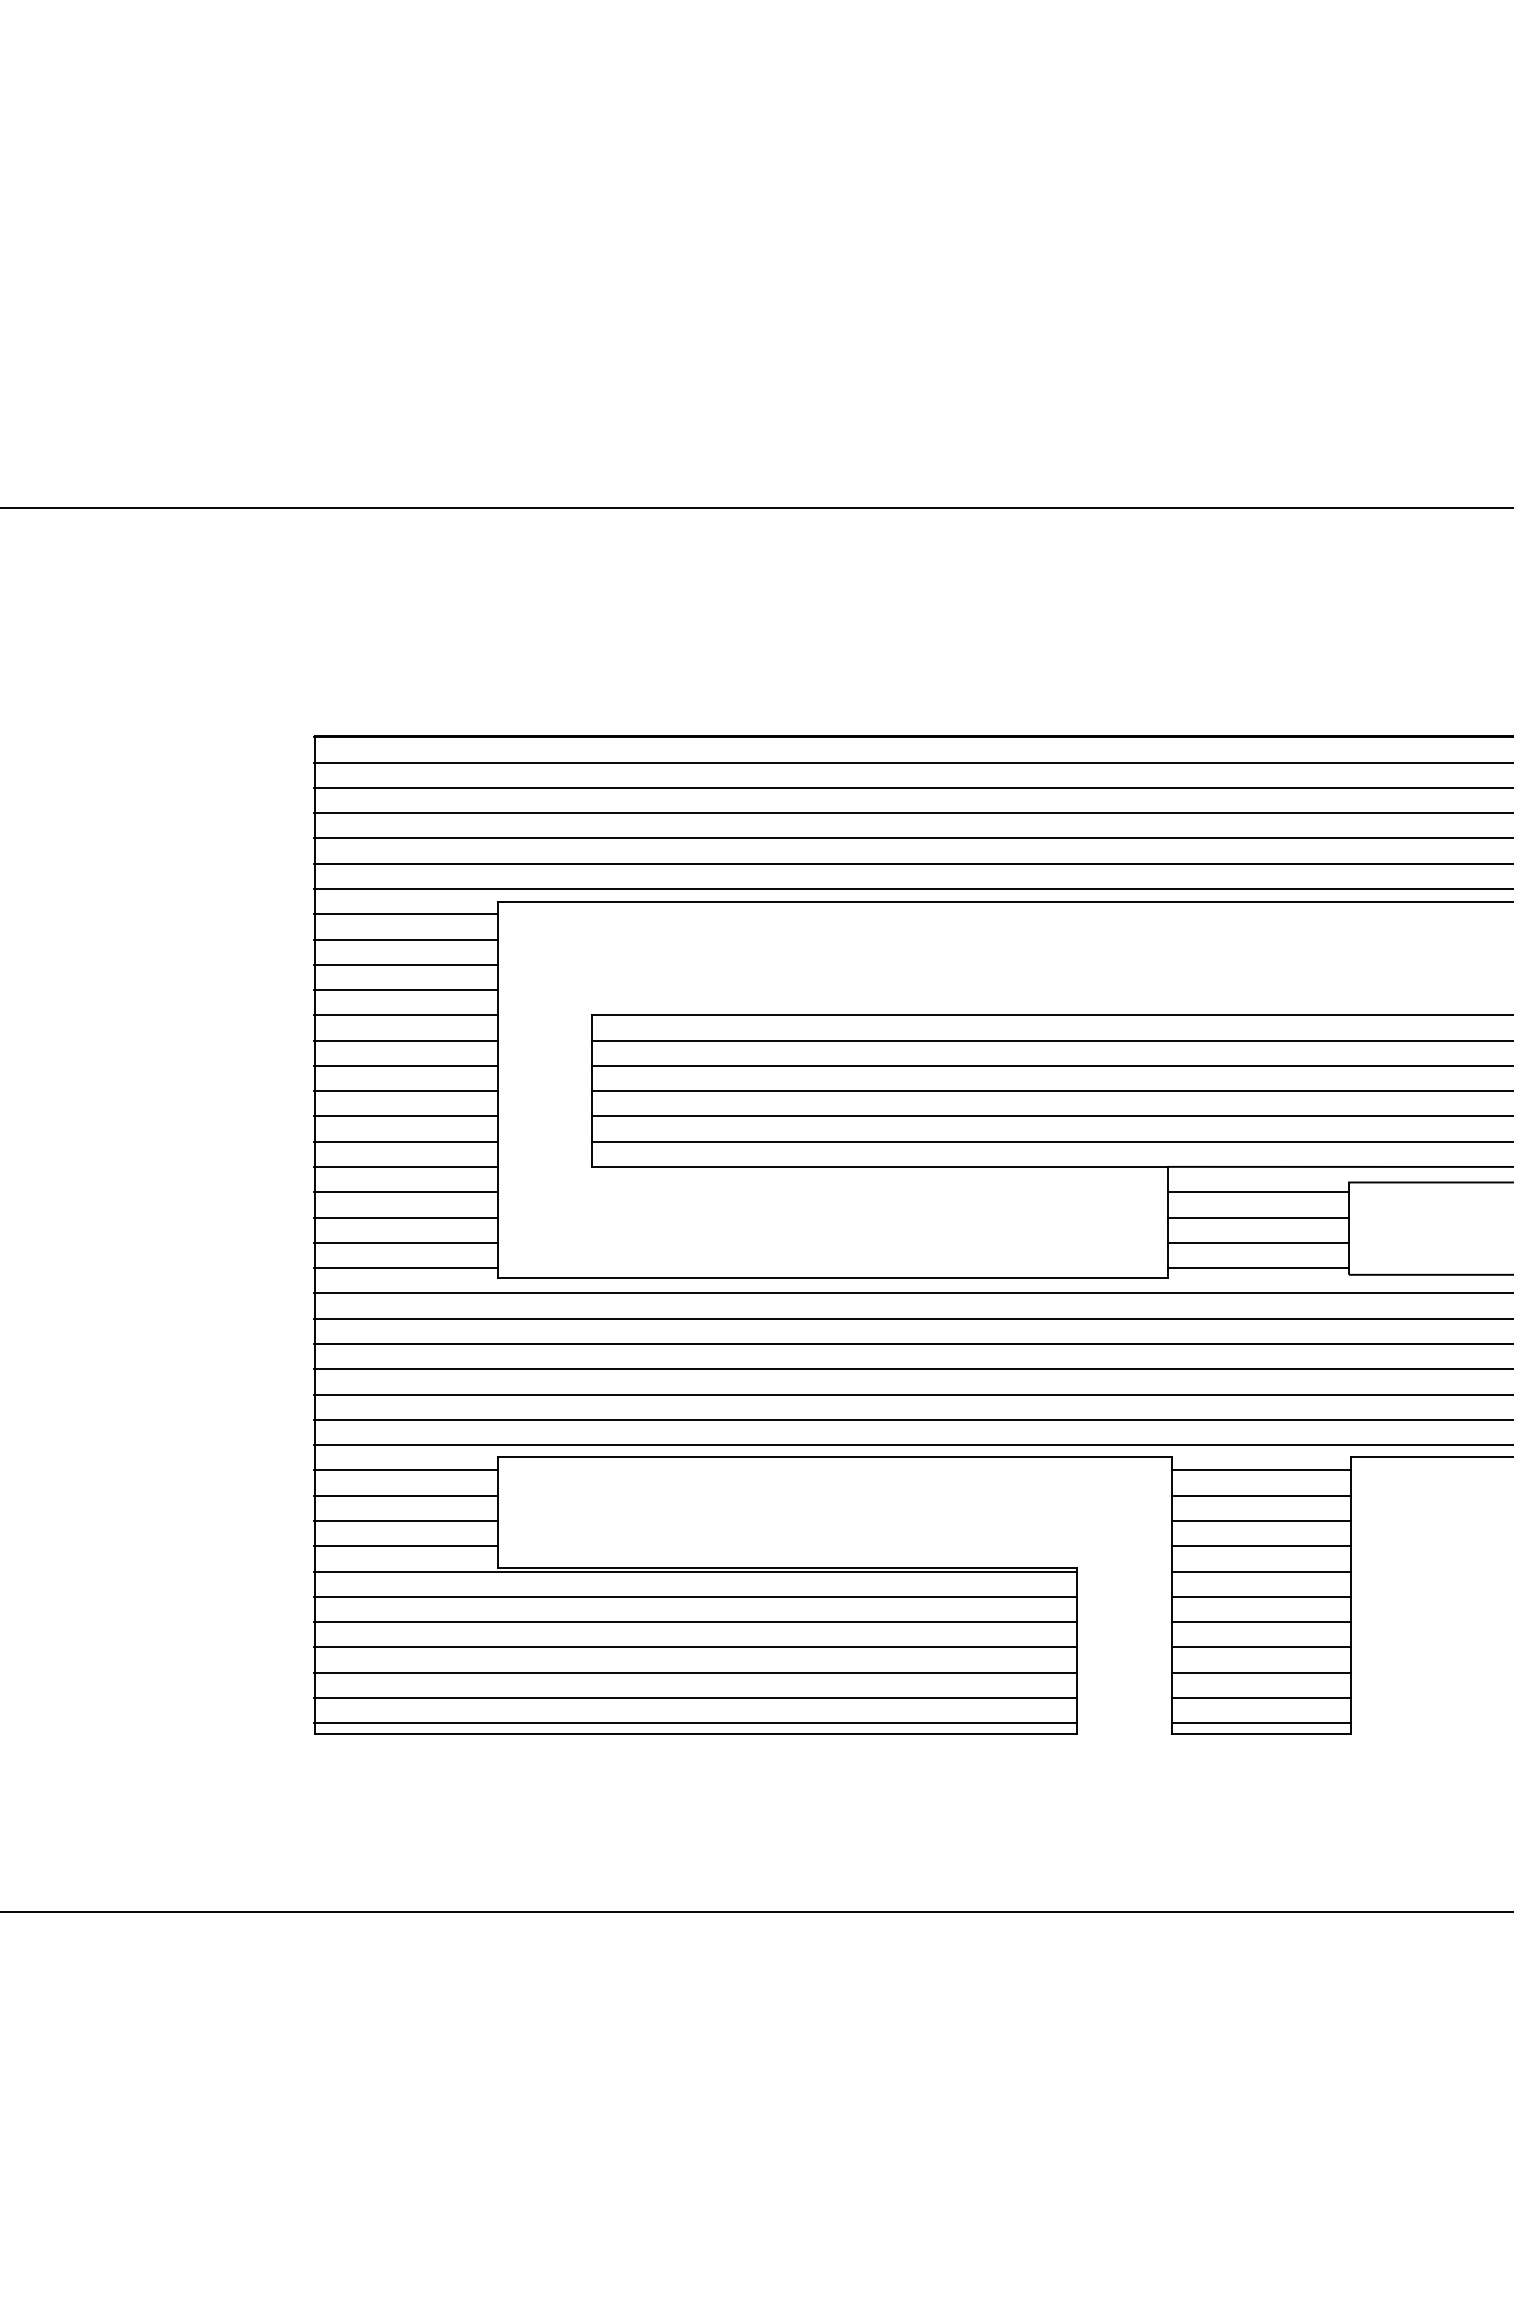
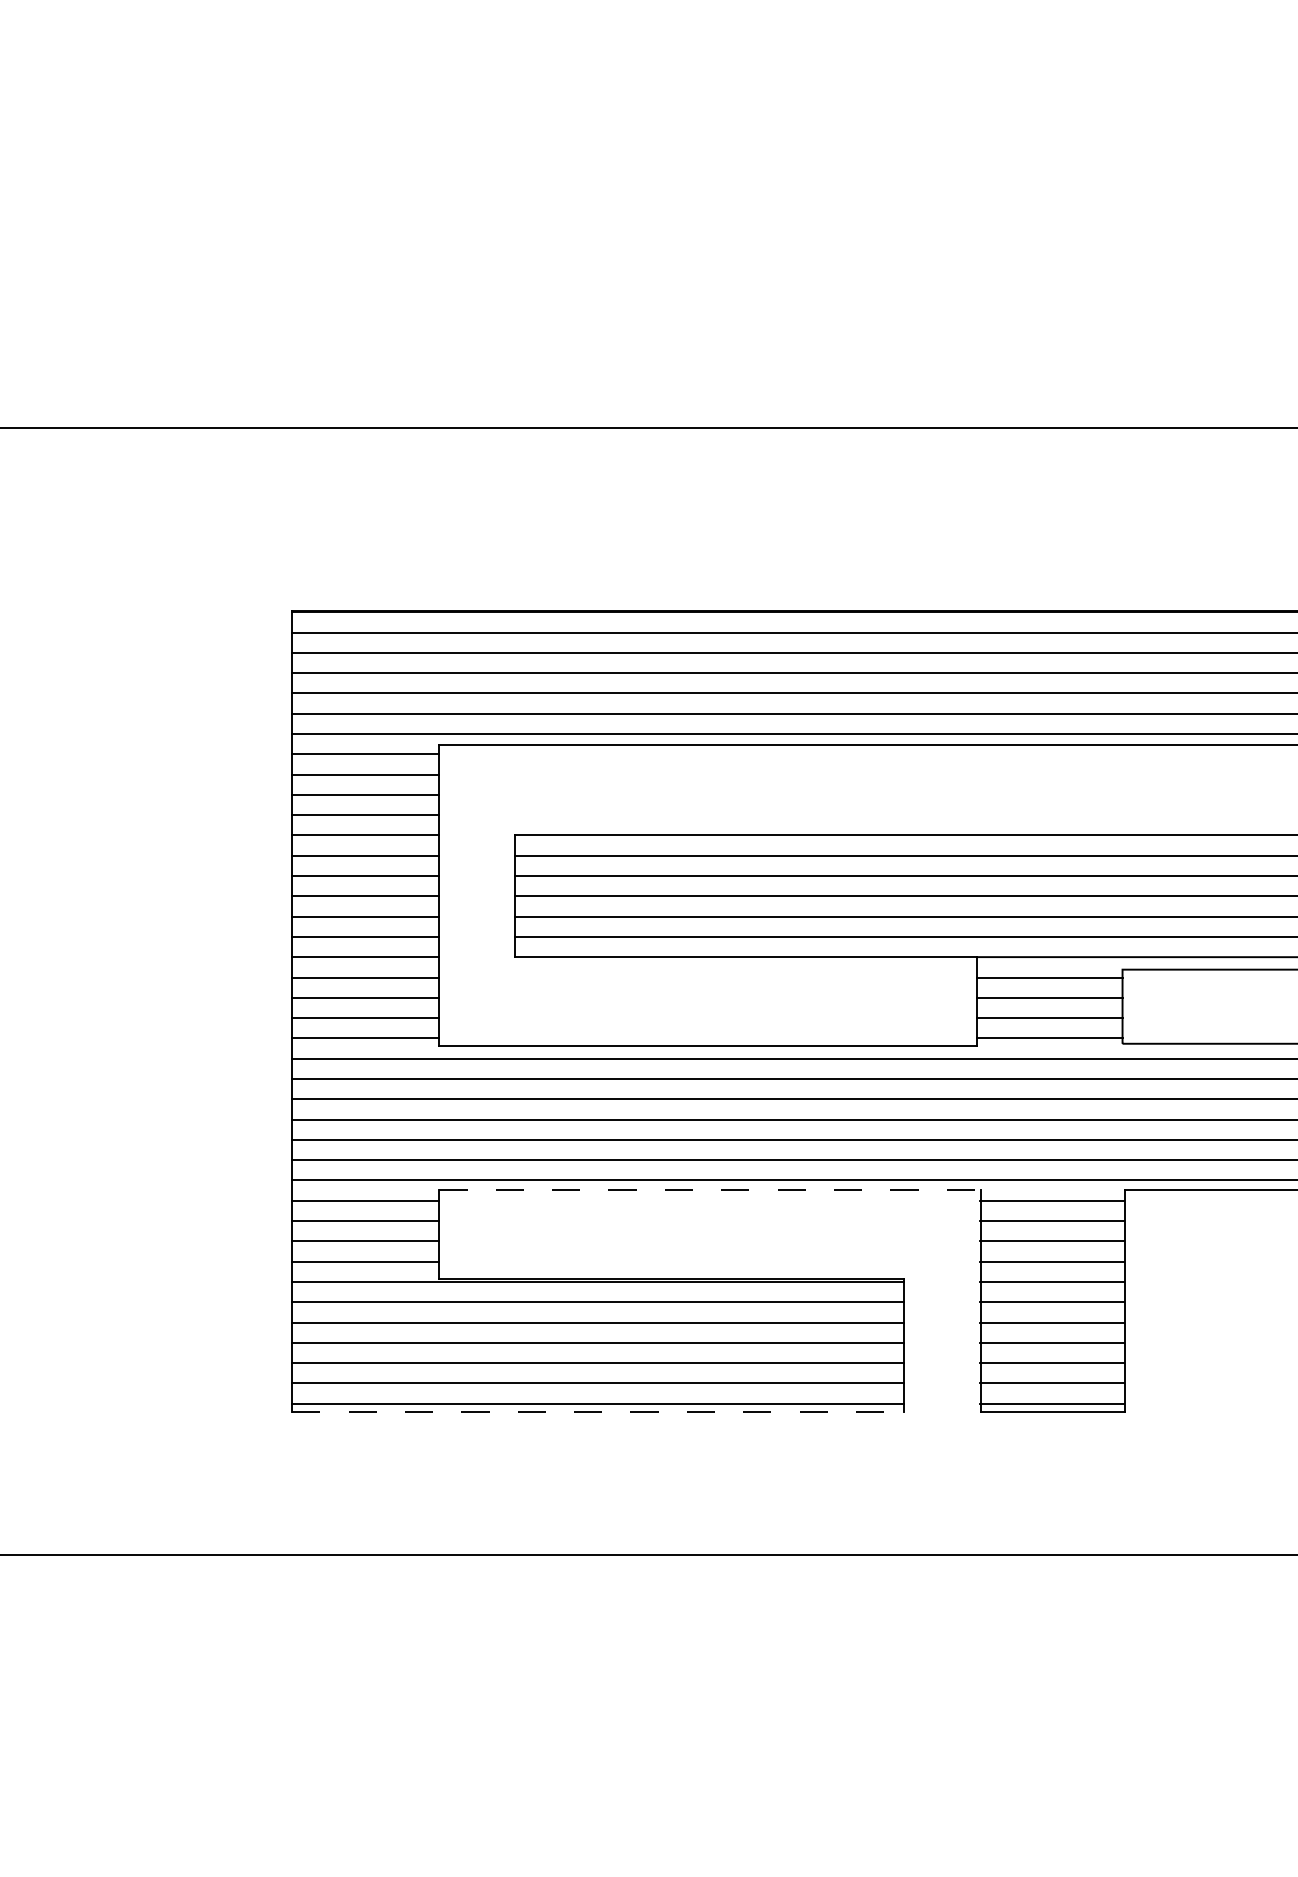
line: (834, 1456) -> (709, 1189), solid -> dashed
line: (696, 1734) -> (598, 1412), solid -> dashed

